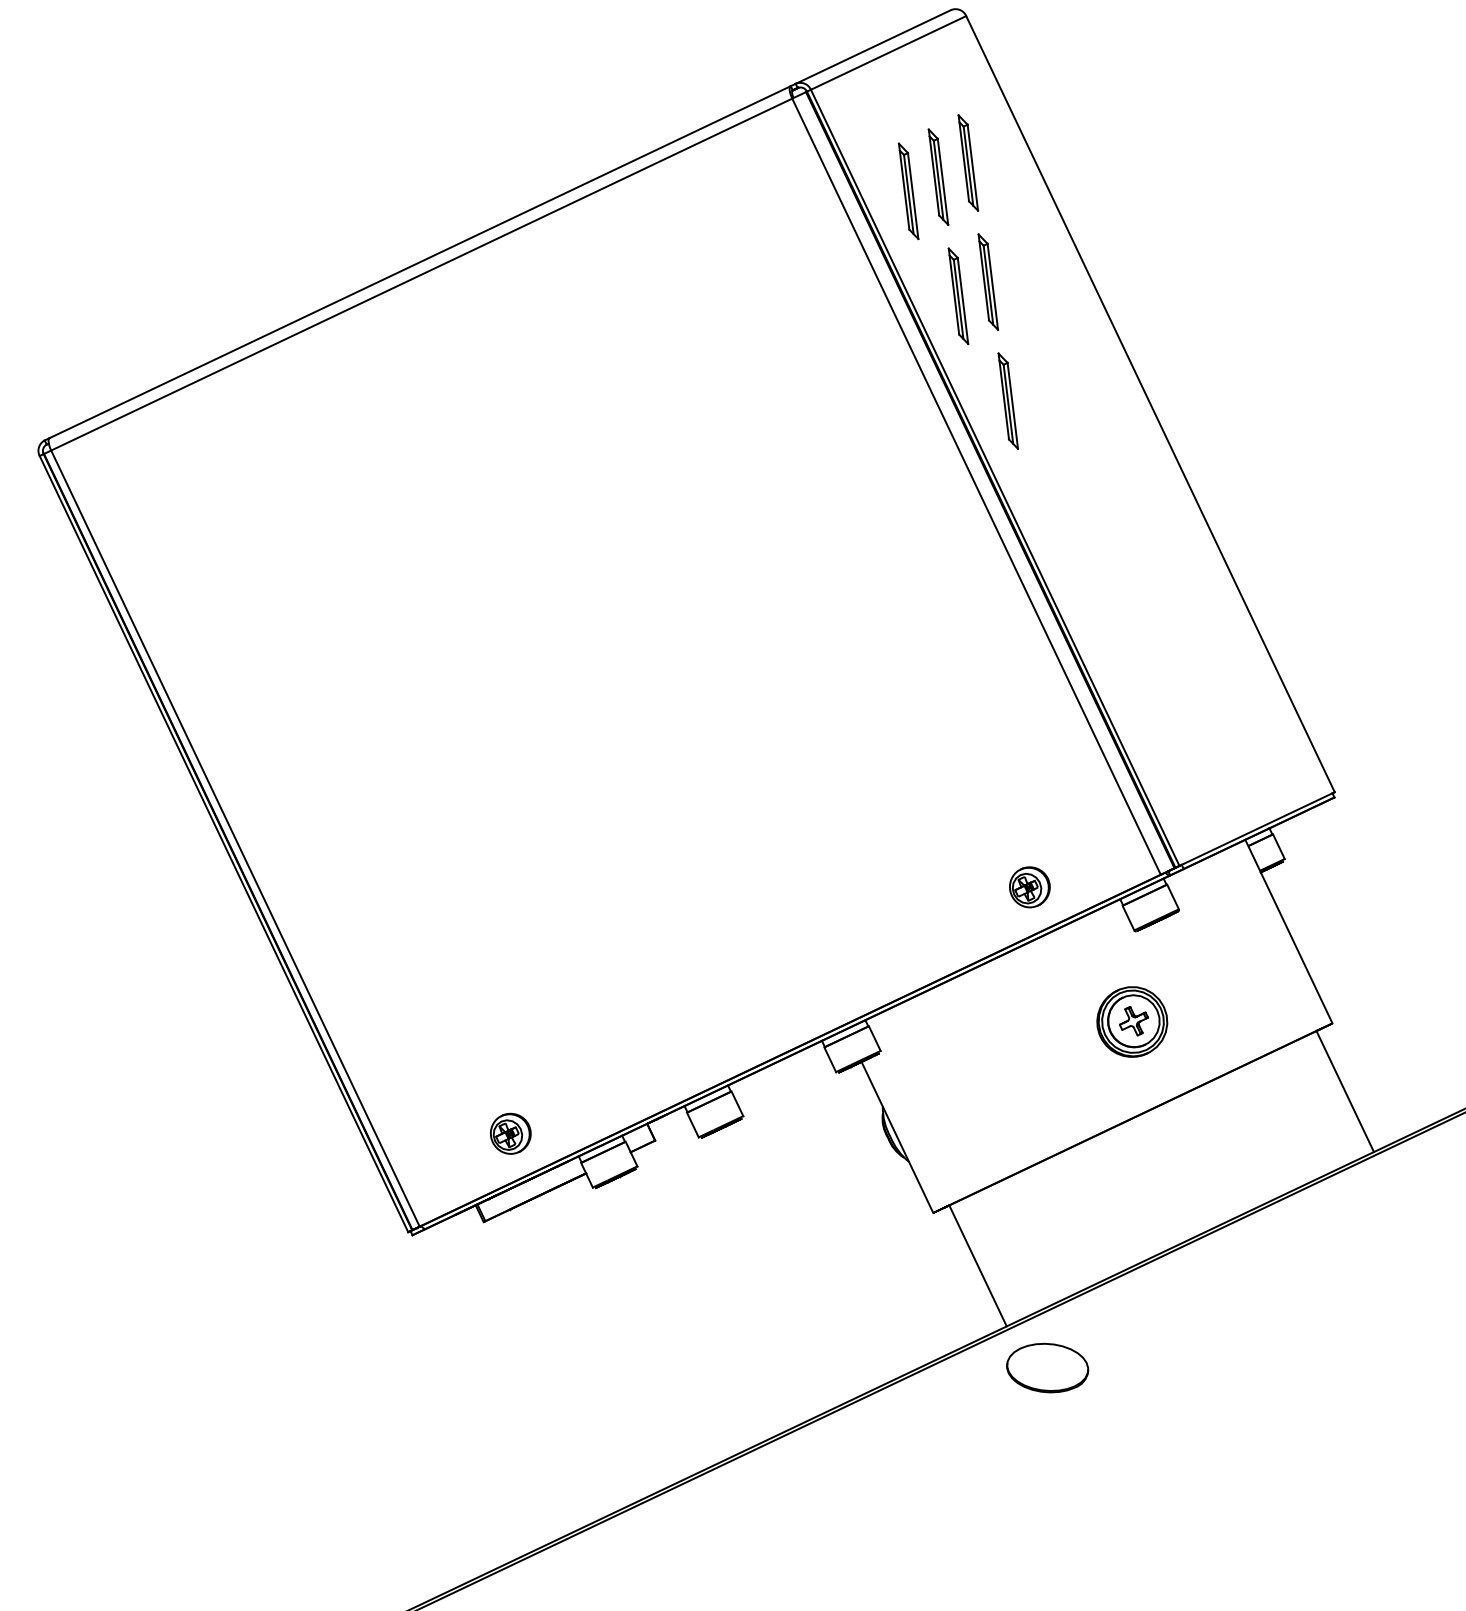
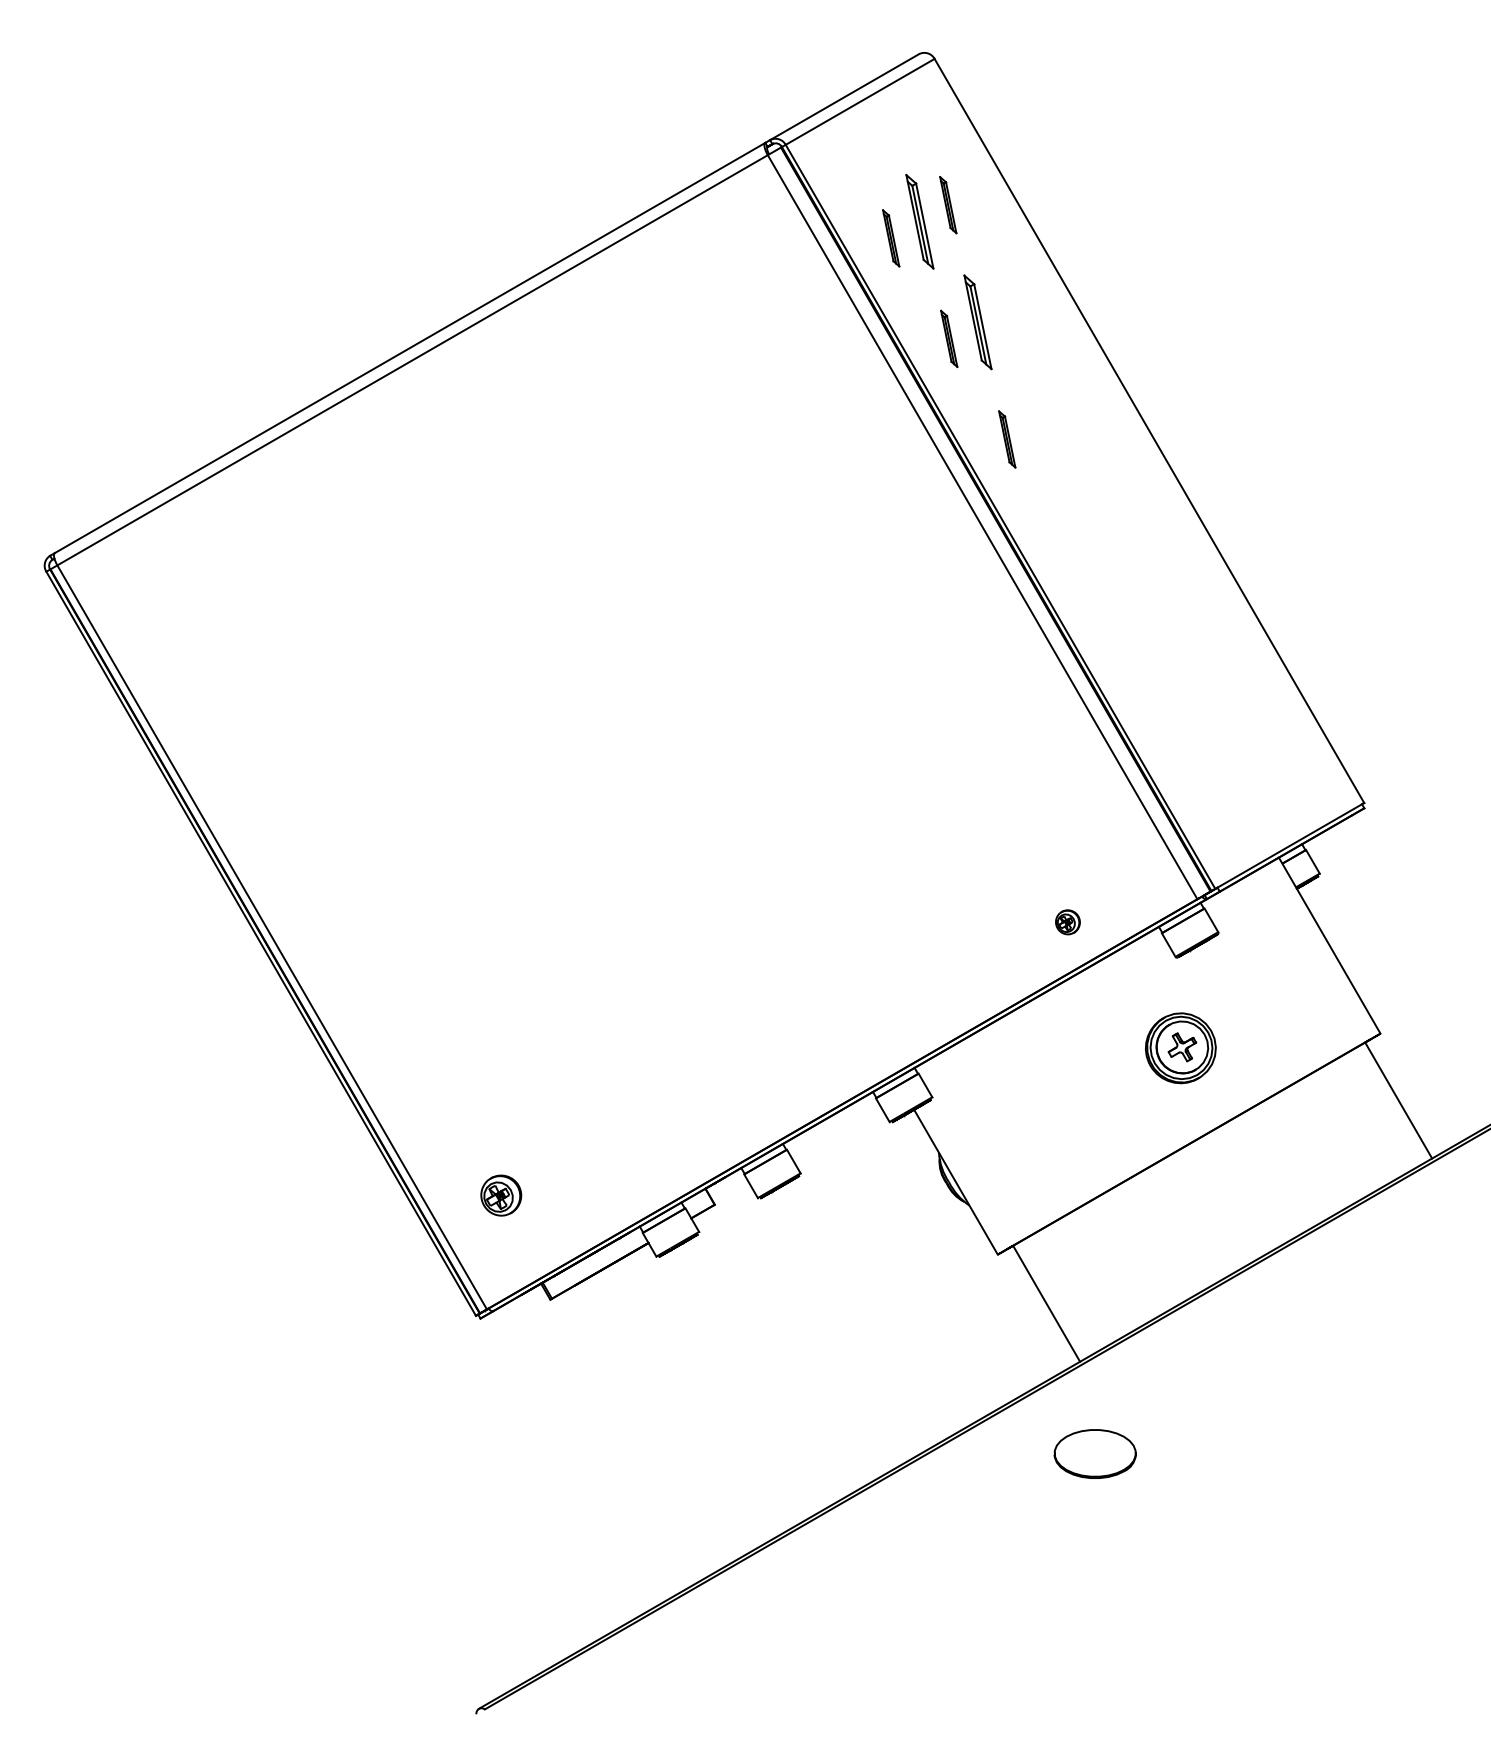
part: (967, 162) -> (947, 204), size x0.6
part: (907, 191) -> (890, 238), size x0.6
part: (957, 295) -> (948, 338), size x0.6
part: (1007, 401) -> (1006, 439), size x0.6
part: (1029, 887) -> (1067, 922), size x0.6
part: (511, 1133) -> (501, 1195), moved
part: (1046, 1367) -> (1094, 1453), moved

